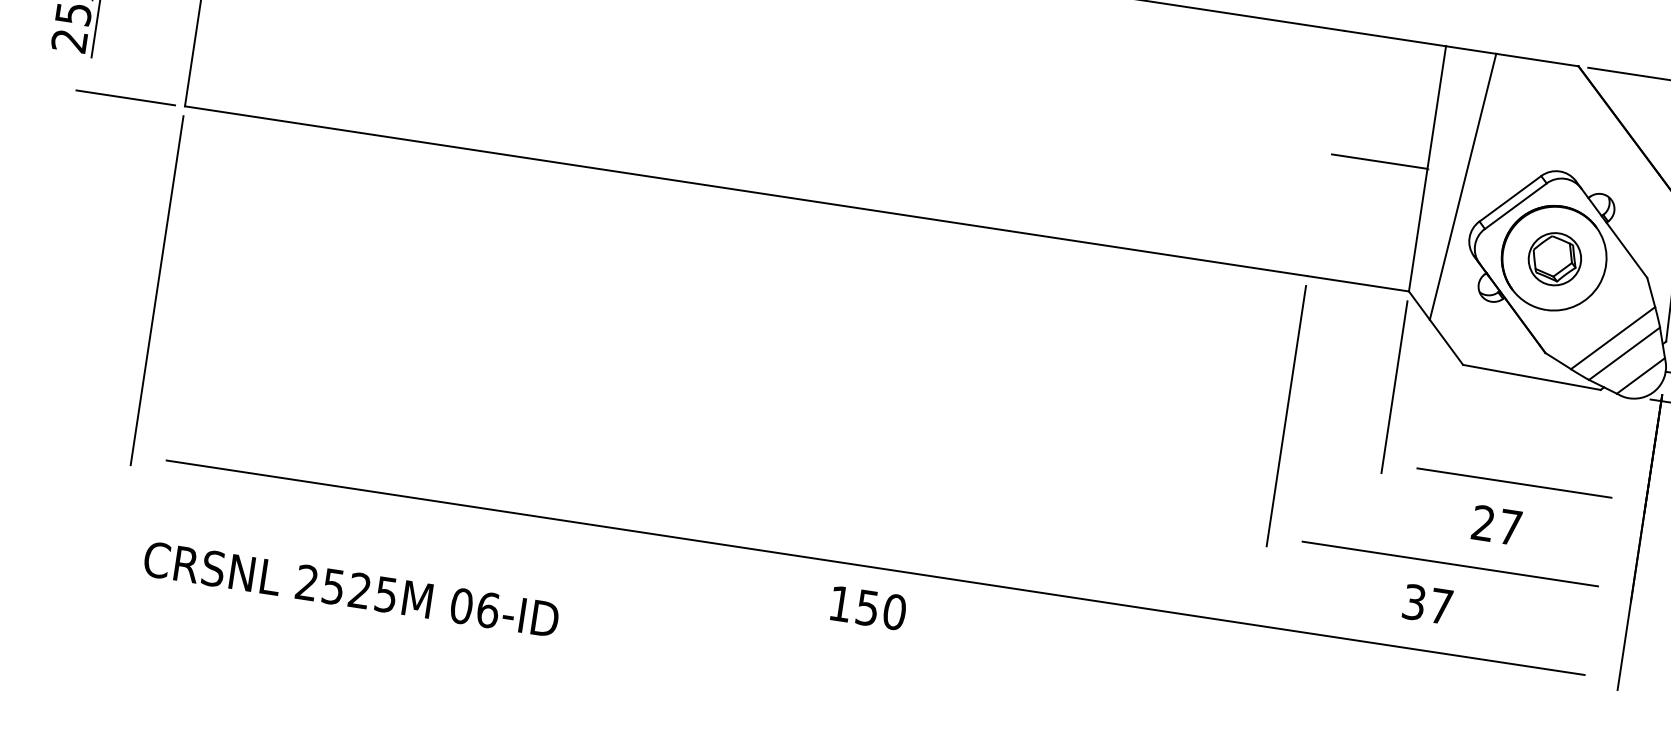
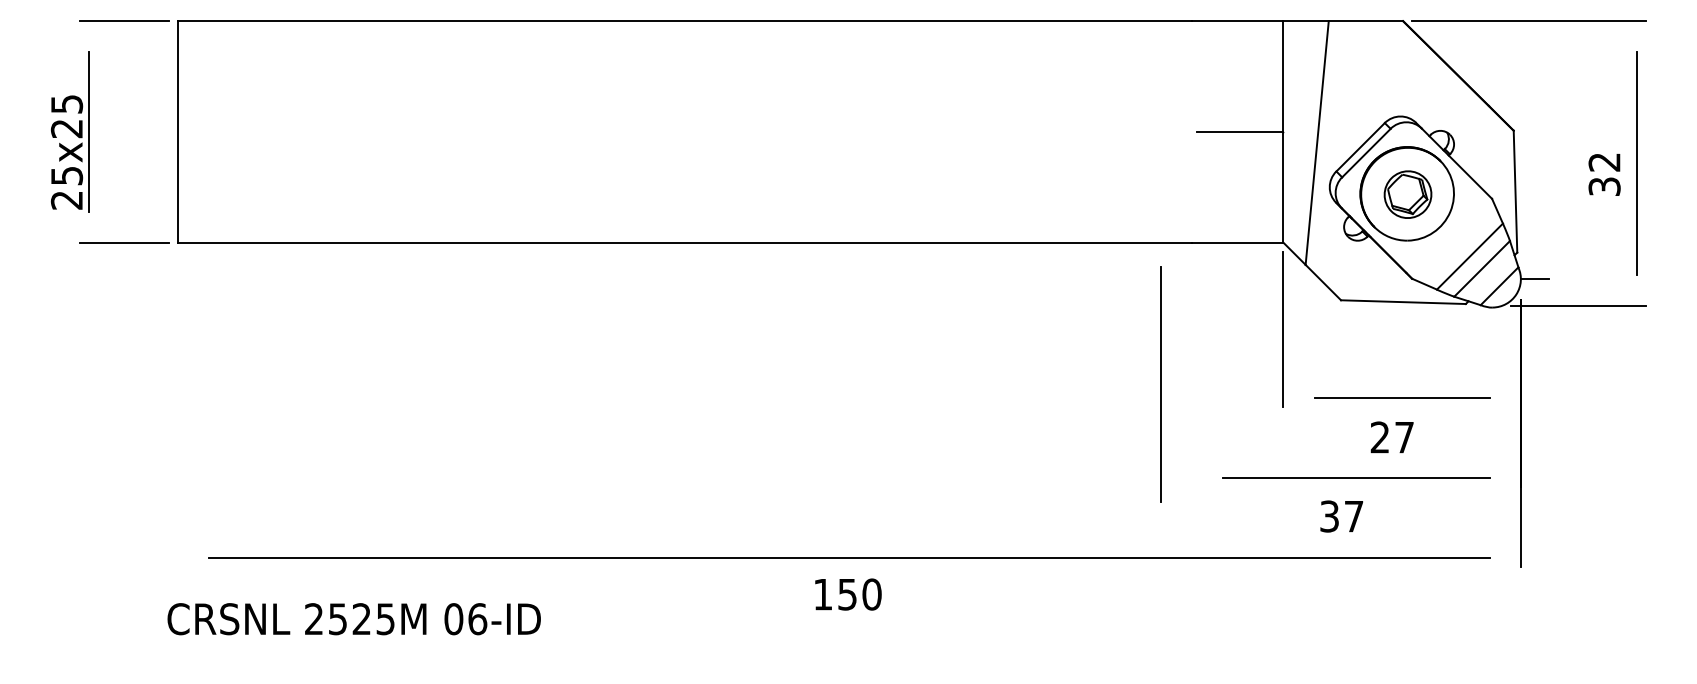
line: (157, 289) -> (177, 408), removed
line: (1285, 416) -> (1160, 384), moved
text: (350, 589) -> (353, 619), moved

